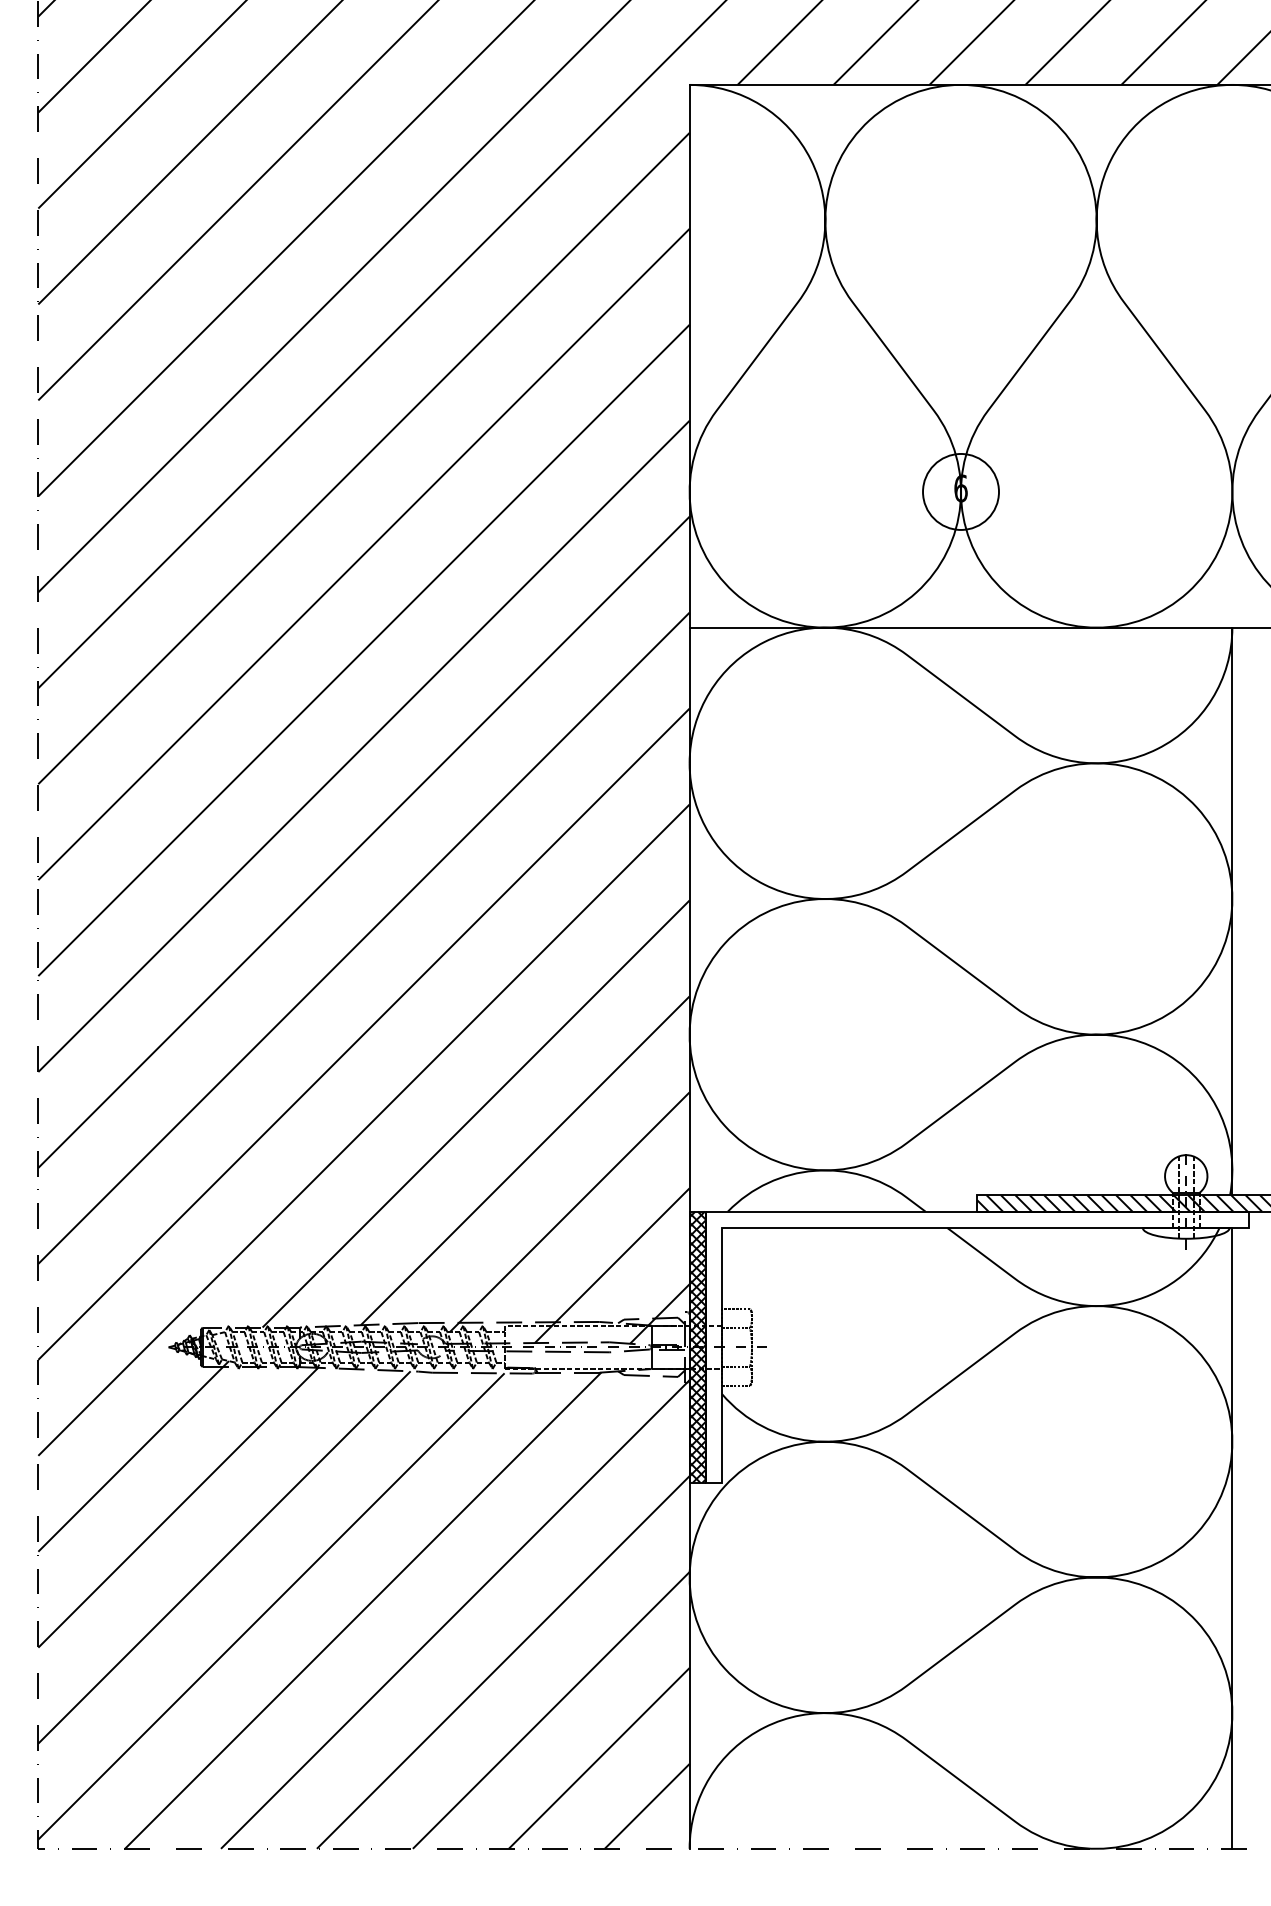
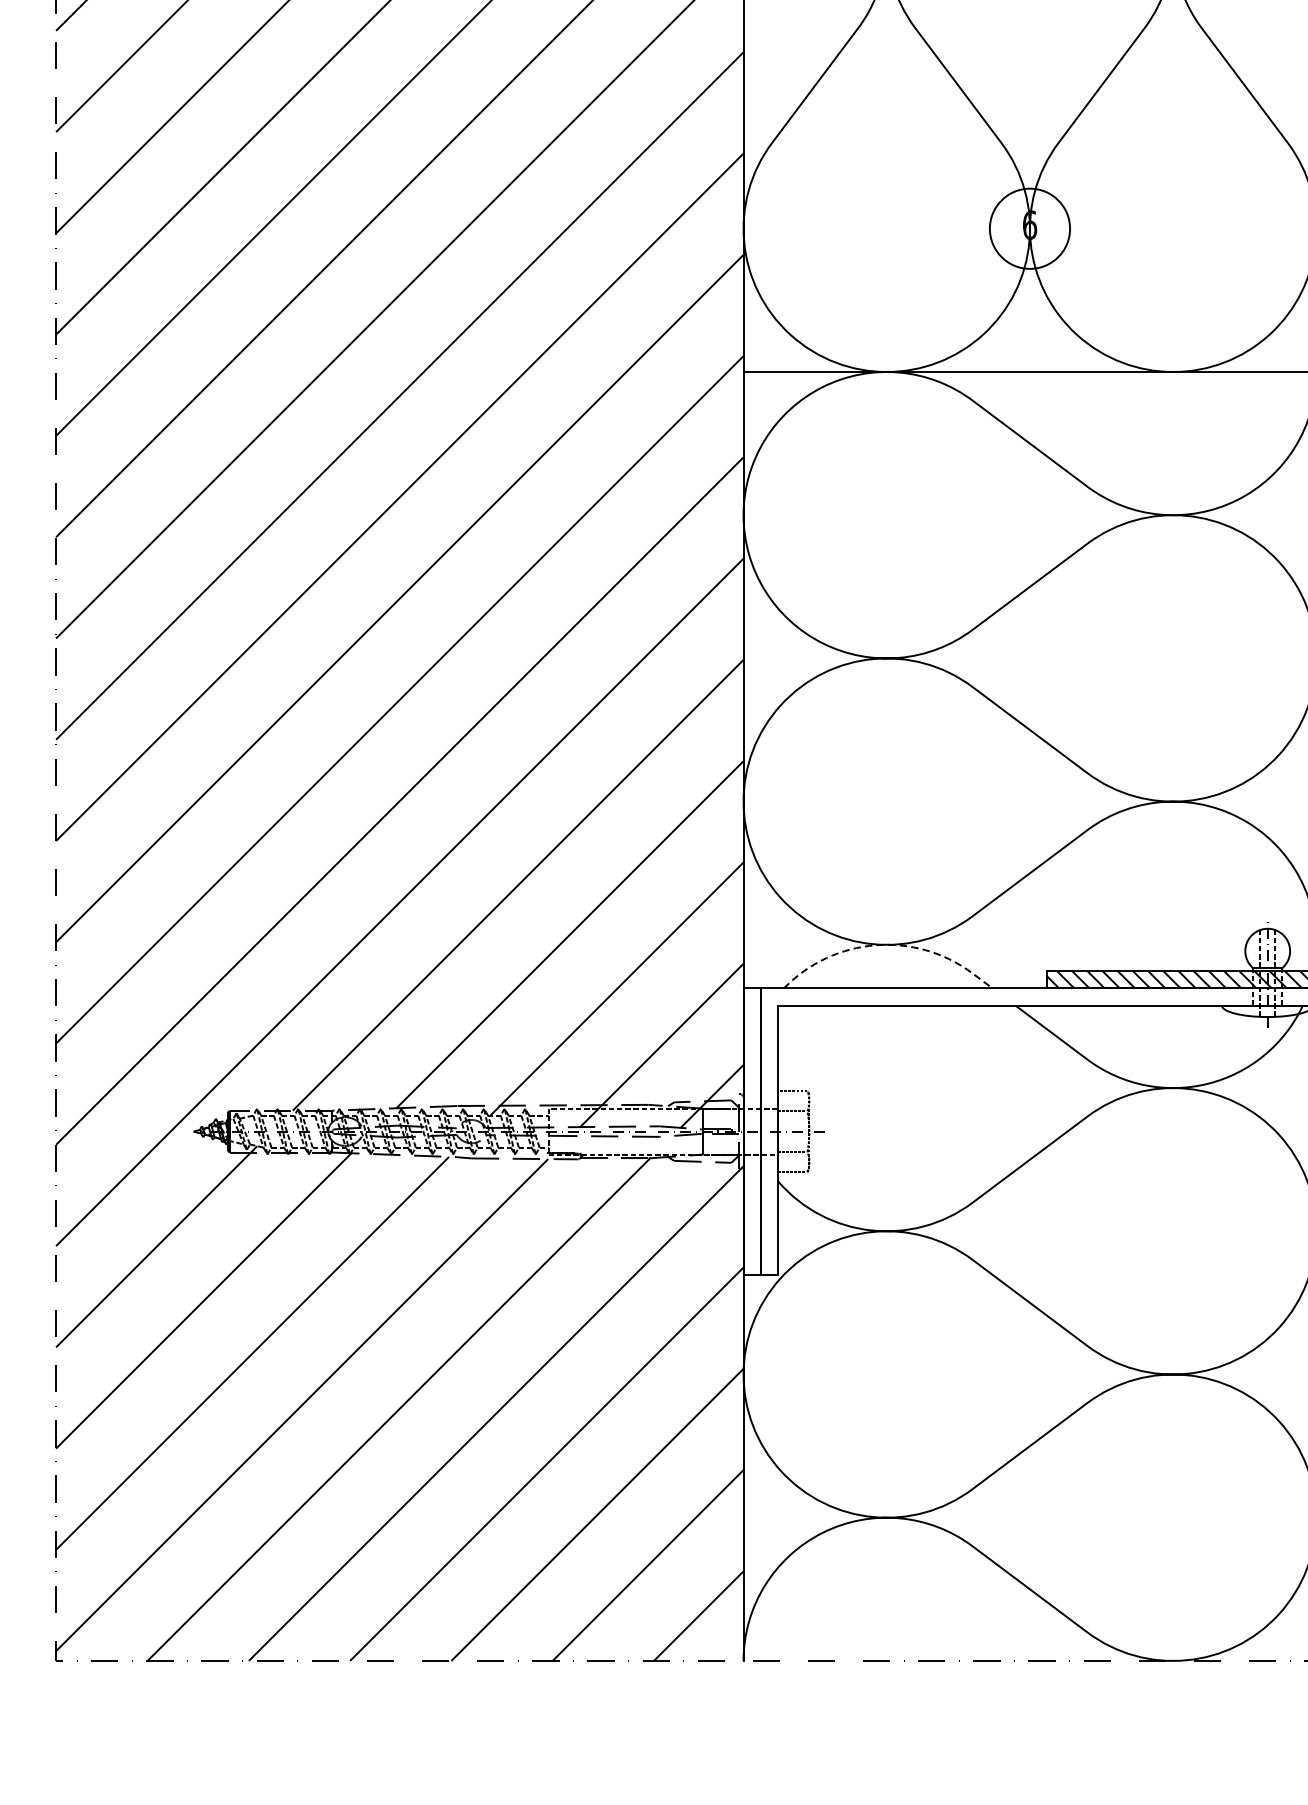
line: (825, 1170) -> (886, 944), solid -> dashed
hatch: (697, 1347) -> (751, 1131), removed

